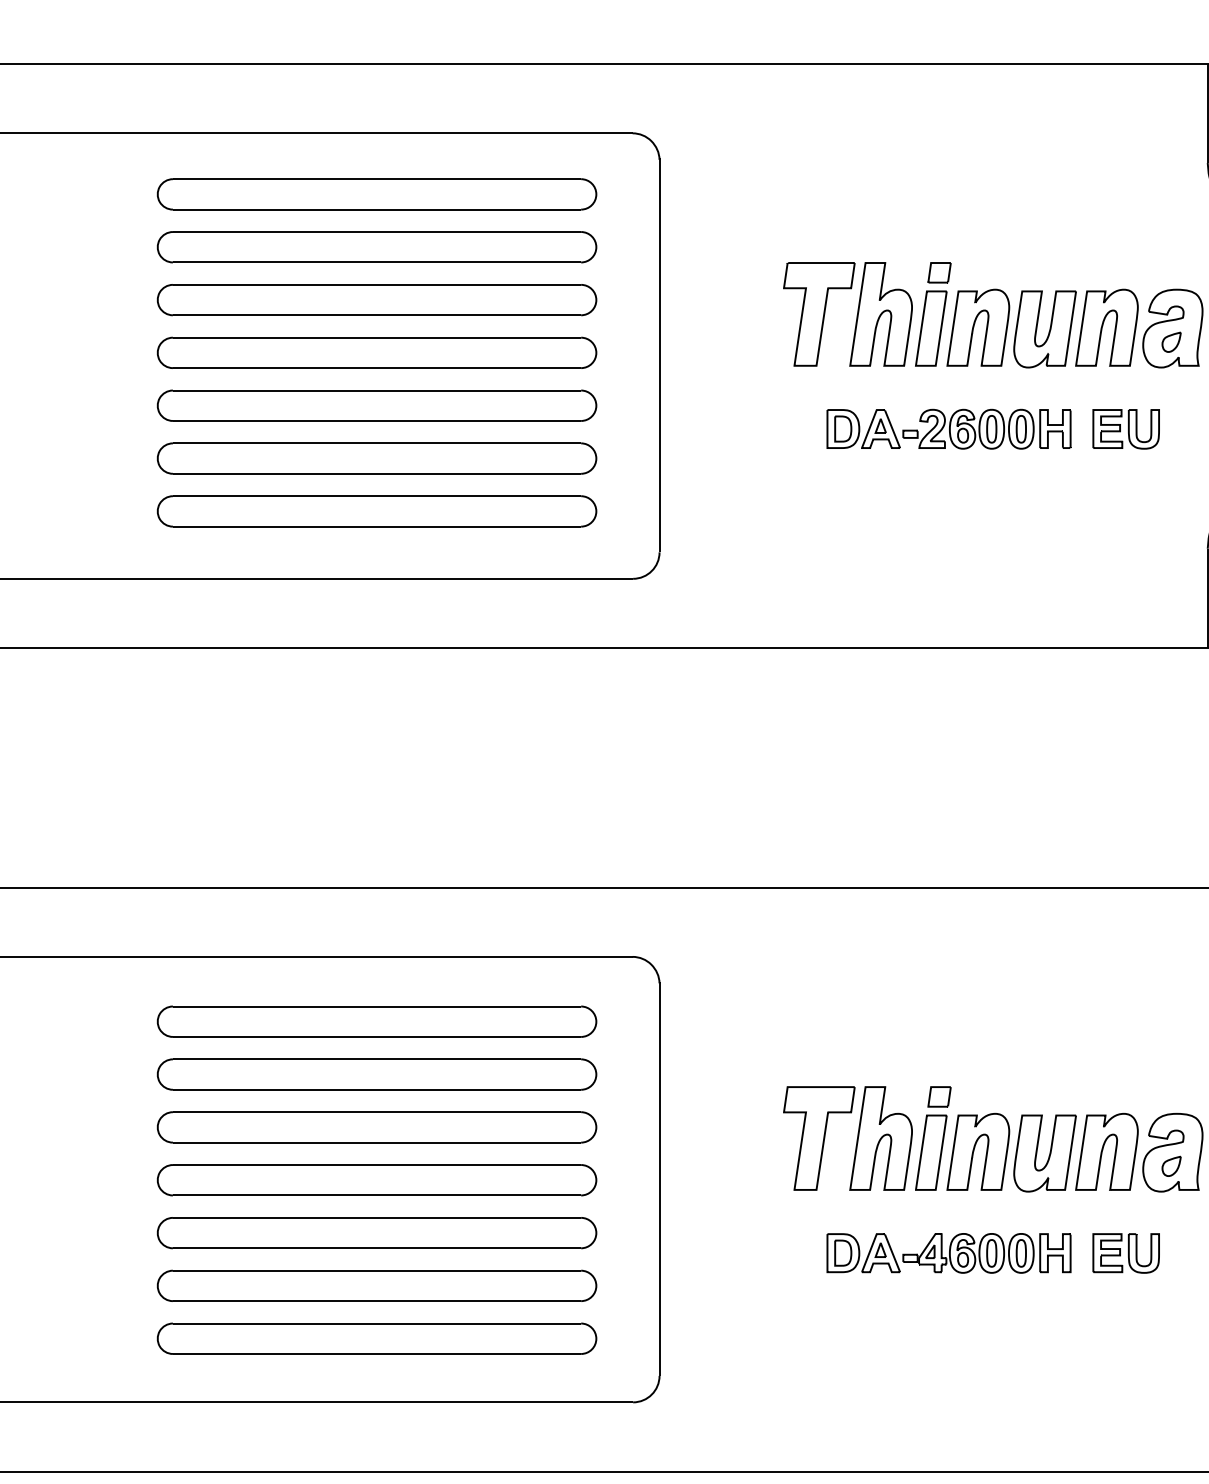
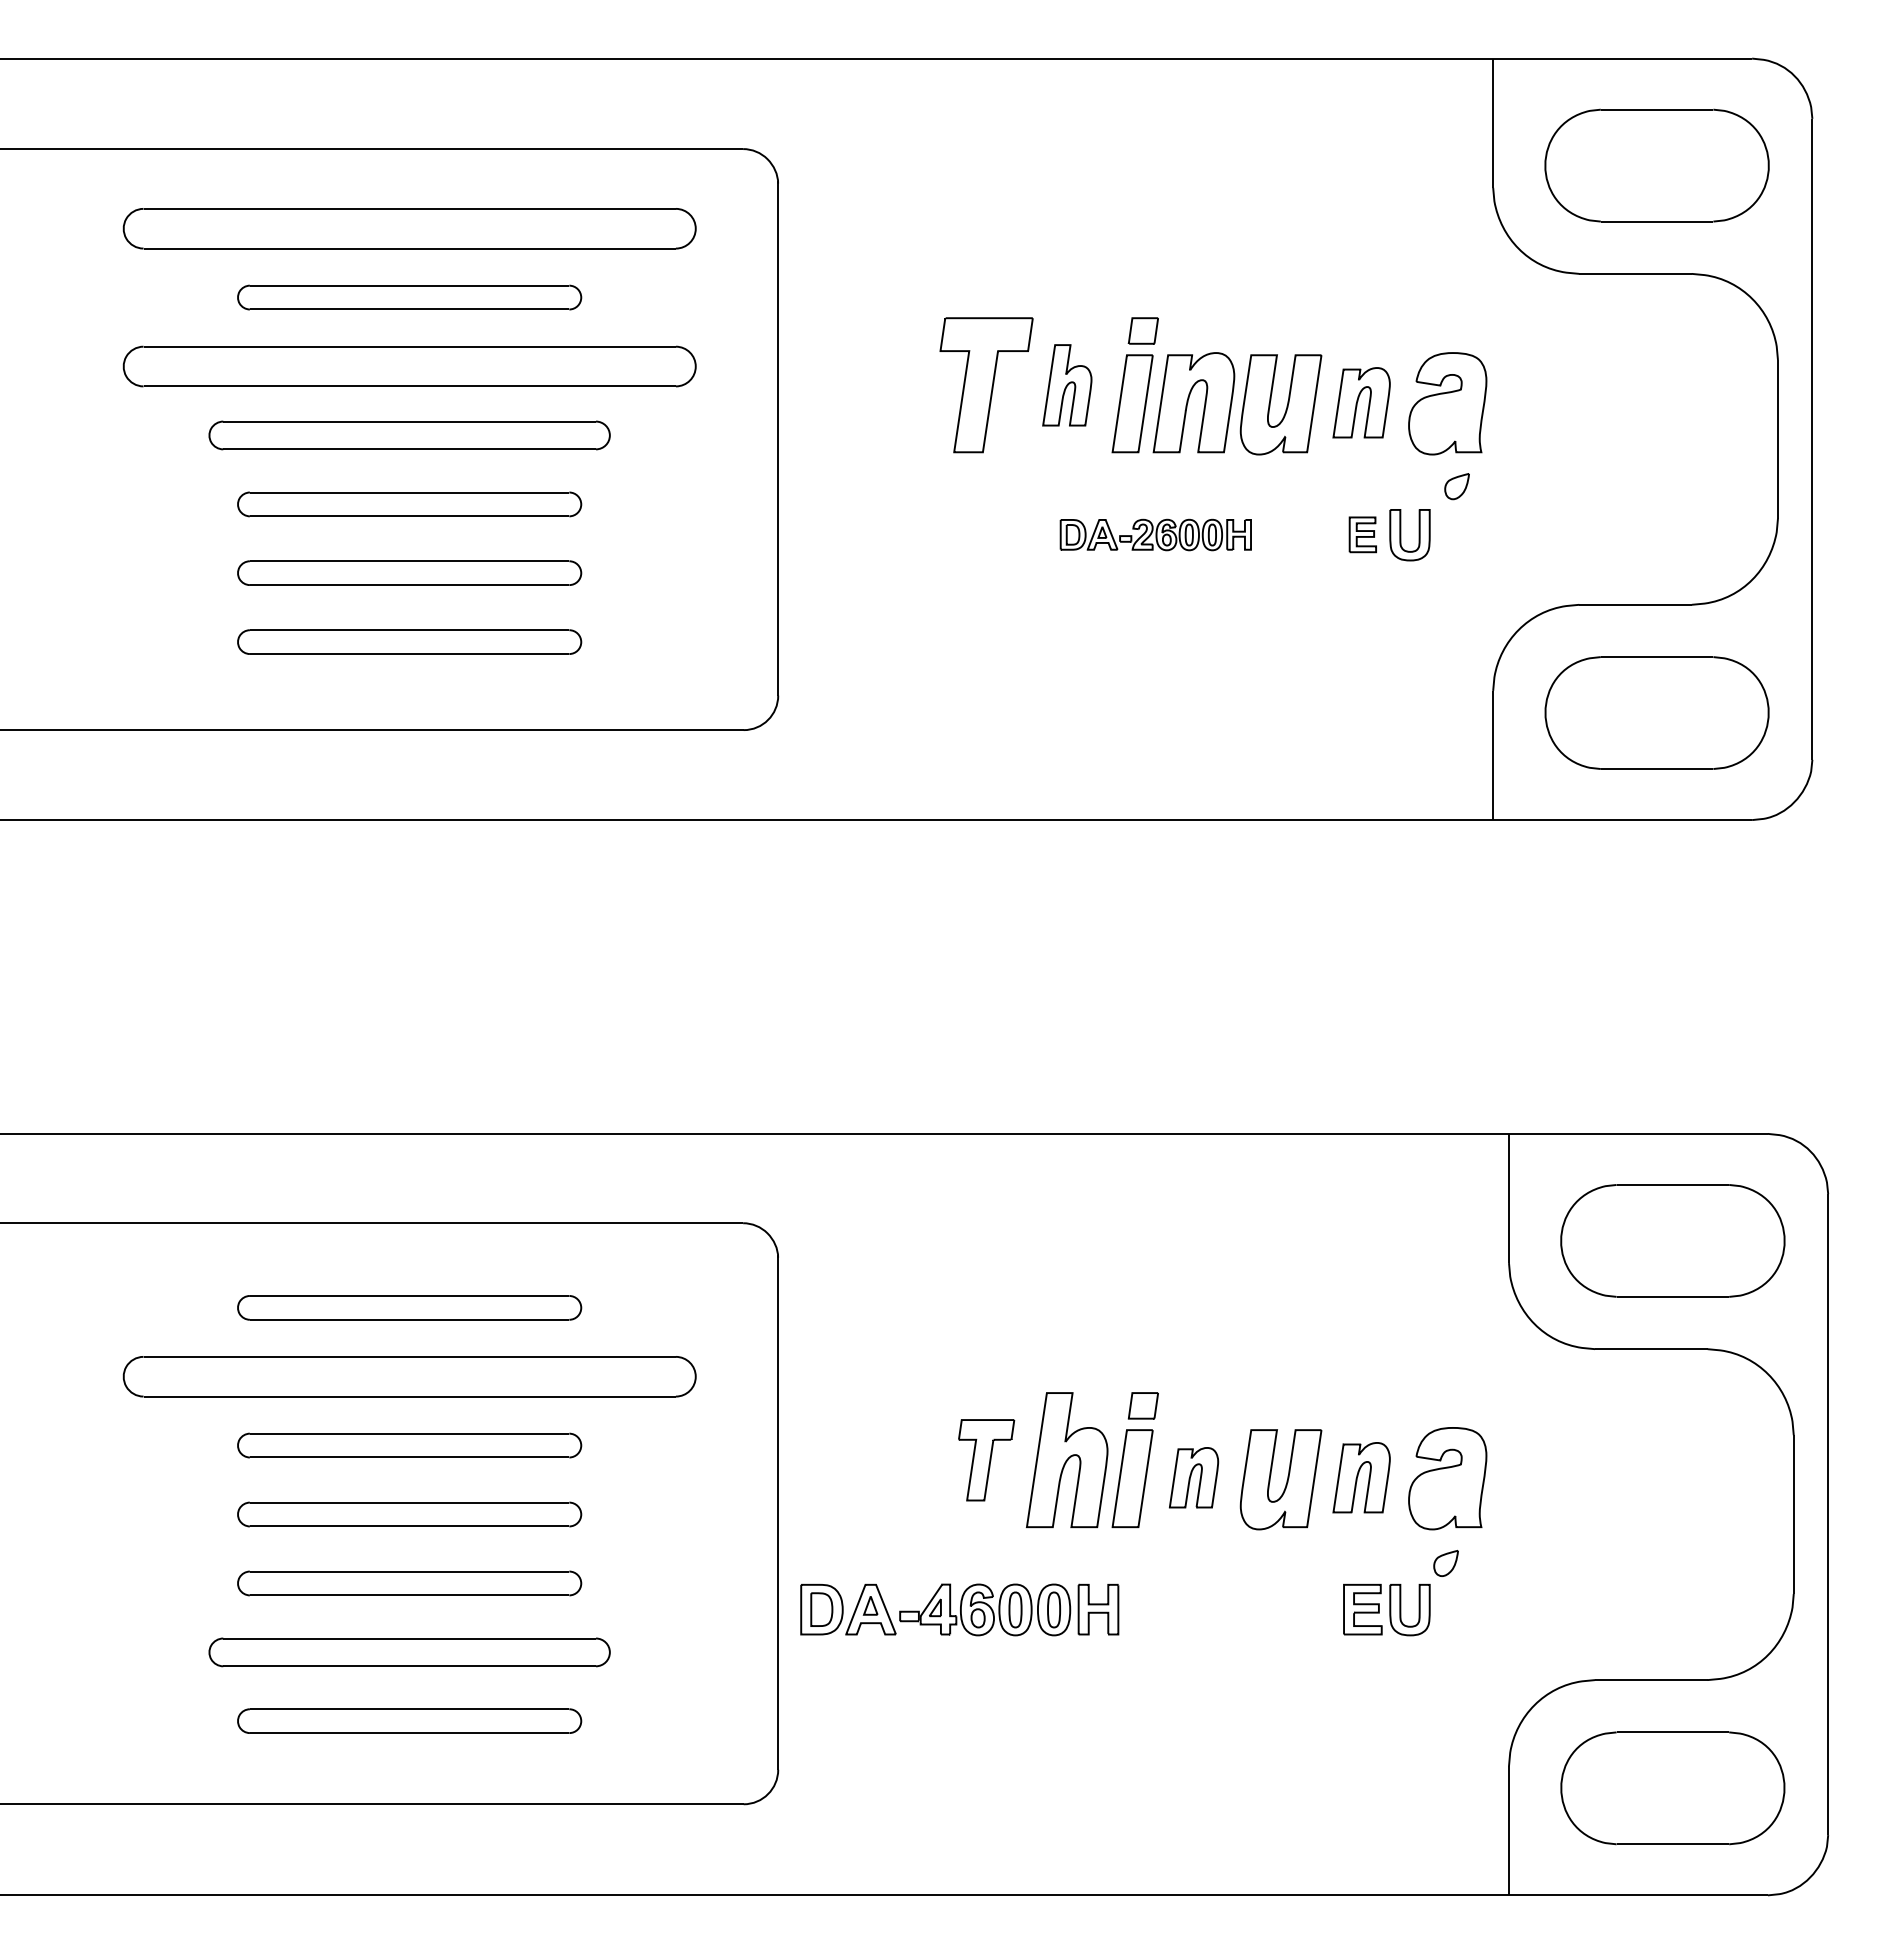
part: (376, 247) -> (409, 297), size x0.6
part: (881, 314) -> (1067, 385), size x0.6
part: (1106, 327) -> (1361, 402), size x0.7
part: (1171, 342) -> (1456, 486), moved
part: (376, 352) -> (409, 435), size x0.7
part: (376, 405) -> (409, 504), size x0.6
part: (948, 428) -> (1155, 534), size x0.6
part: (1107, 428) -> (1362, 534), size x0.7
part: (376, 457) -> (409, 572), size x0.6
part: (376, 510) -> (409, 641), size x0.6
part: (376, 1021) -> (409, 1307), size x0.6
part: (376, 1127) -> (409, 1445), size x0.6
part: (819, 1138) -> (986, 1460), size x0.6
part: (977, 1151) -> (1193, 1477), size x0.6
part: (1106, 1151) -> (1361, 1477), size x0.7
part: (1171, 1166) -> (1445, 1563), moved
part: (376, 1180) -> (409, 1514), size x0.6
part: (376, 1233) -> (409, 1583), size x0.6
part: (948, 1253) -> (959, 1609), moved
part: (376, 1286) -> (409, 1652), size x0.7
part: (376, 1338) -> (409, 1720), size x0.6

